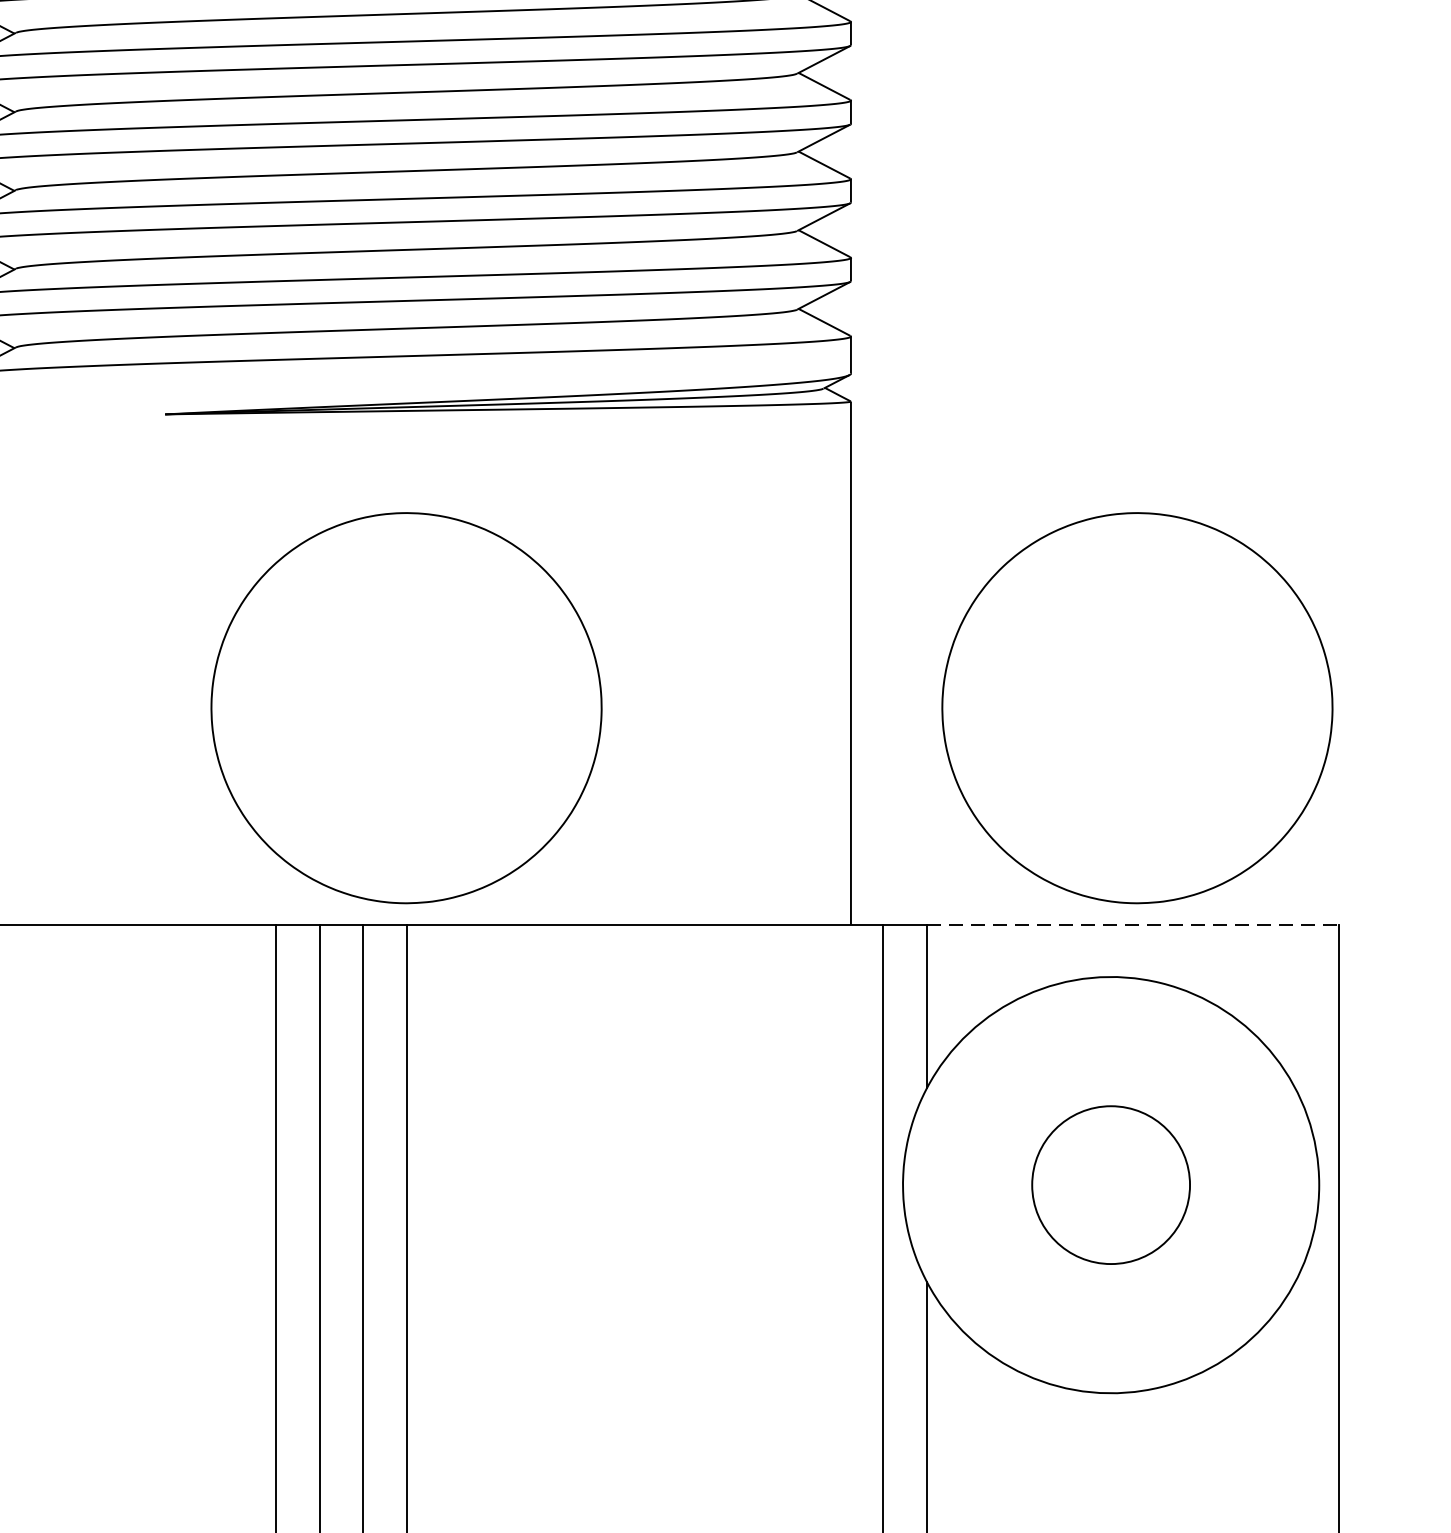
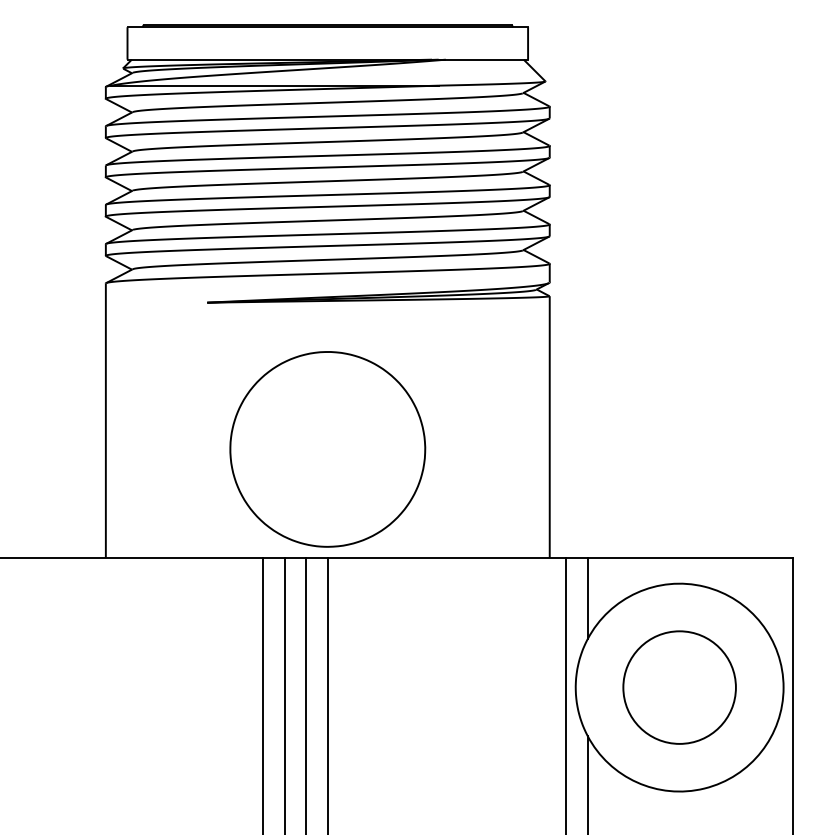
part: (1136, 708) -> (692, 449), removed
line: (1132, 924) -> (690, 557), dashed -> solid
circle: (1110, 1184) -> (679, 687), size x1.43

